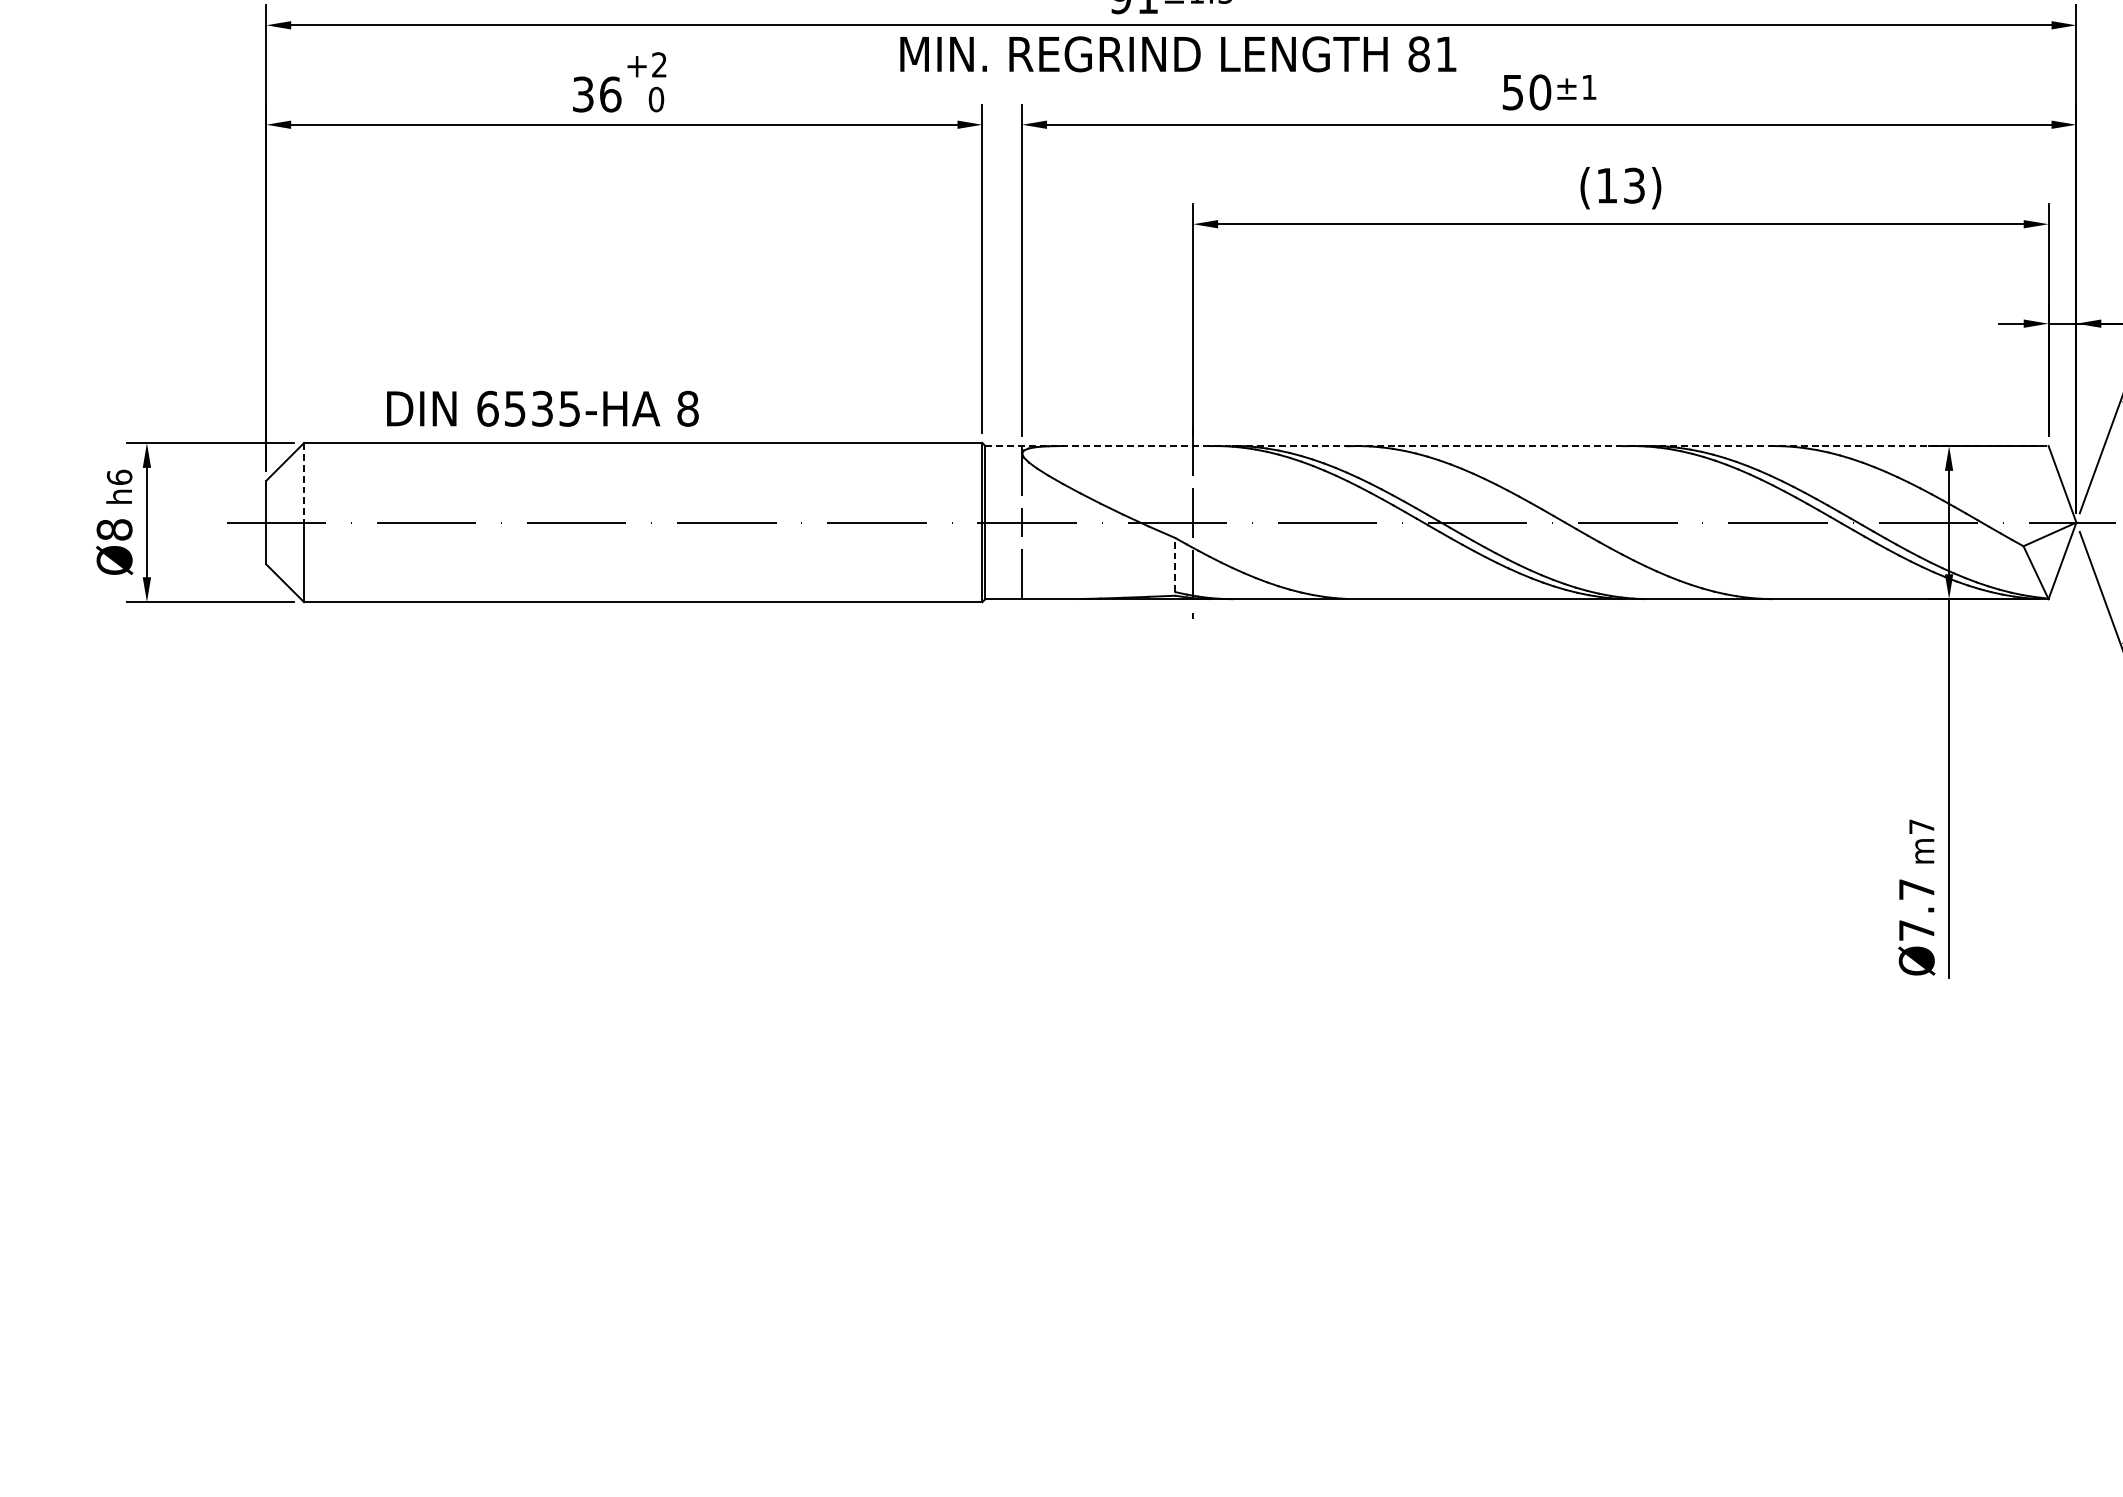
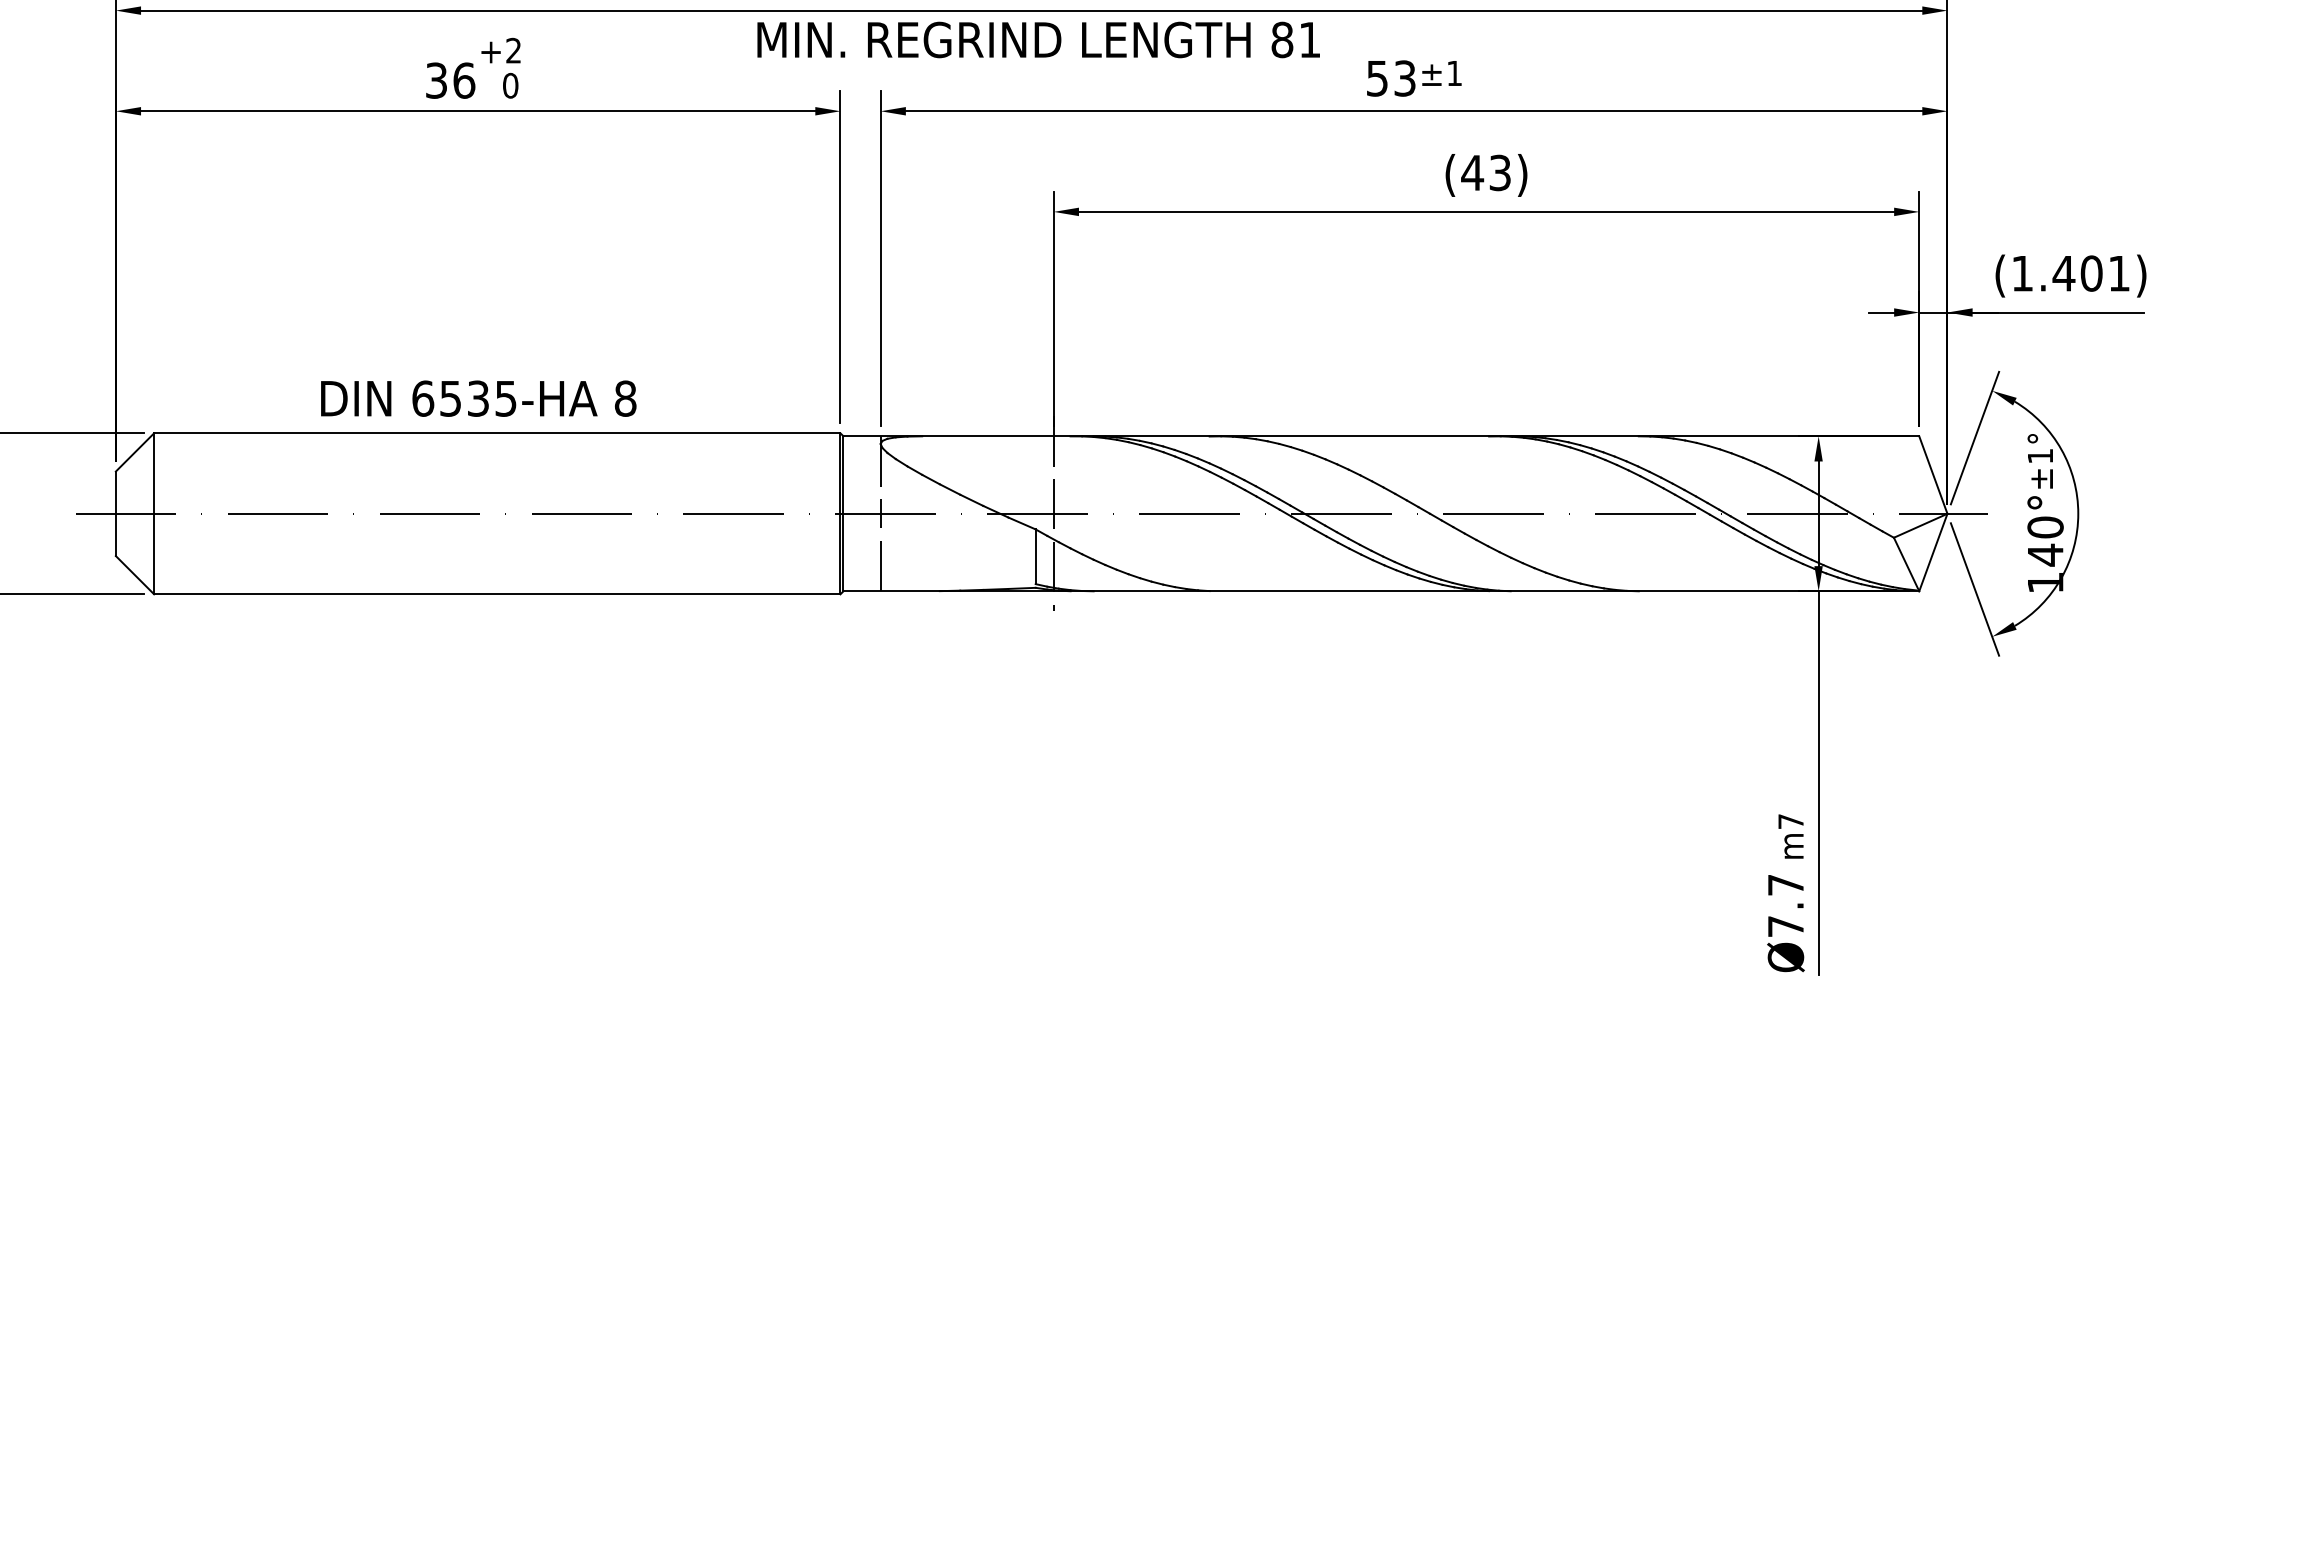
text: (1540, 92) -> (1405, 78), 50 -> 53
text: (1607, 185) -> (1472, 172), (13) -> (43)
text: (542, 408) -> (478, 398), moved
line: (1517, 446) -> (1381, 436), dashed -> solid
line: (304, 483) -> (154, 474), dashed -> solid
line: (1175, 564) -> (1035, 556), dashed -> solid

